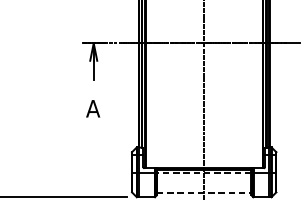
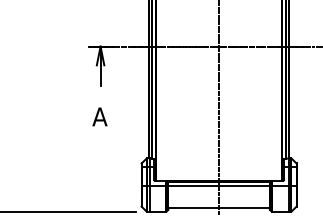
line: (204, 173) -> (219, 186), dashed -> solid
line: (204, 193) -> (219, 207), dashed -> solid

